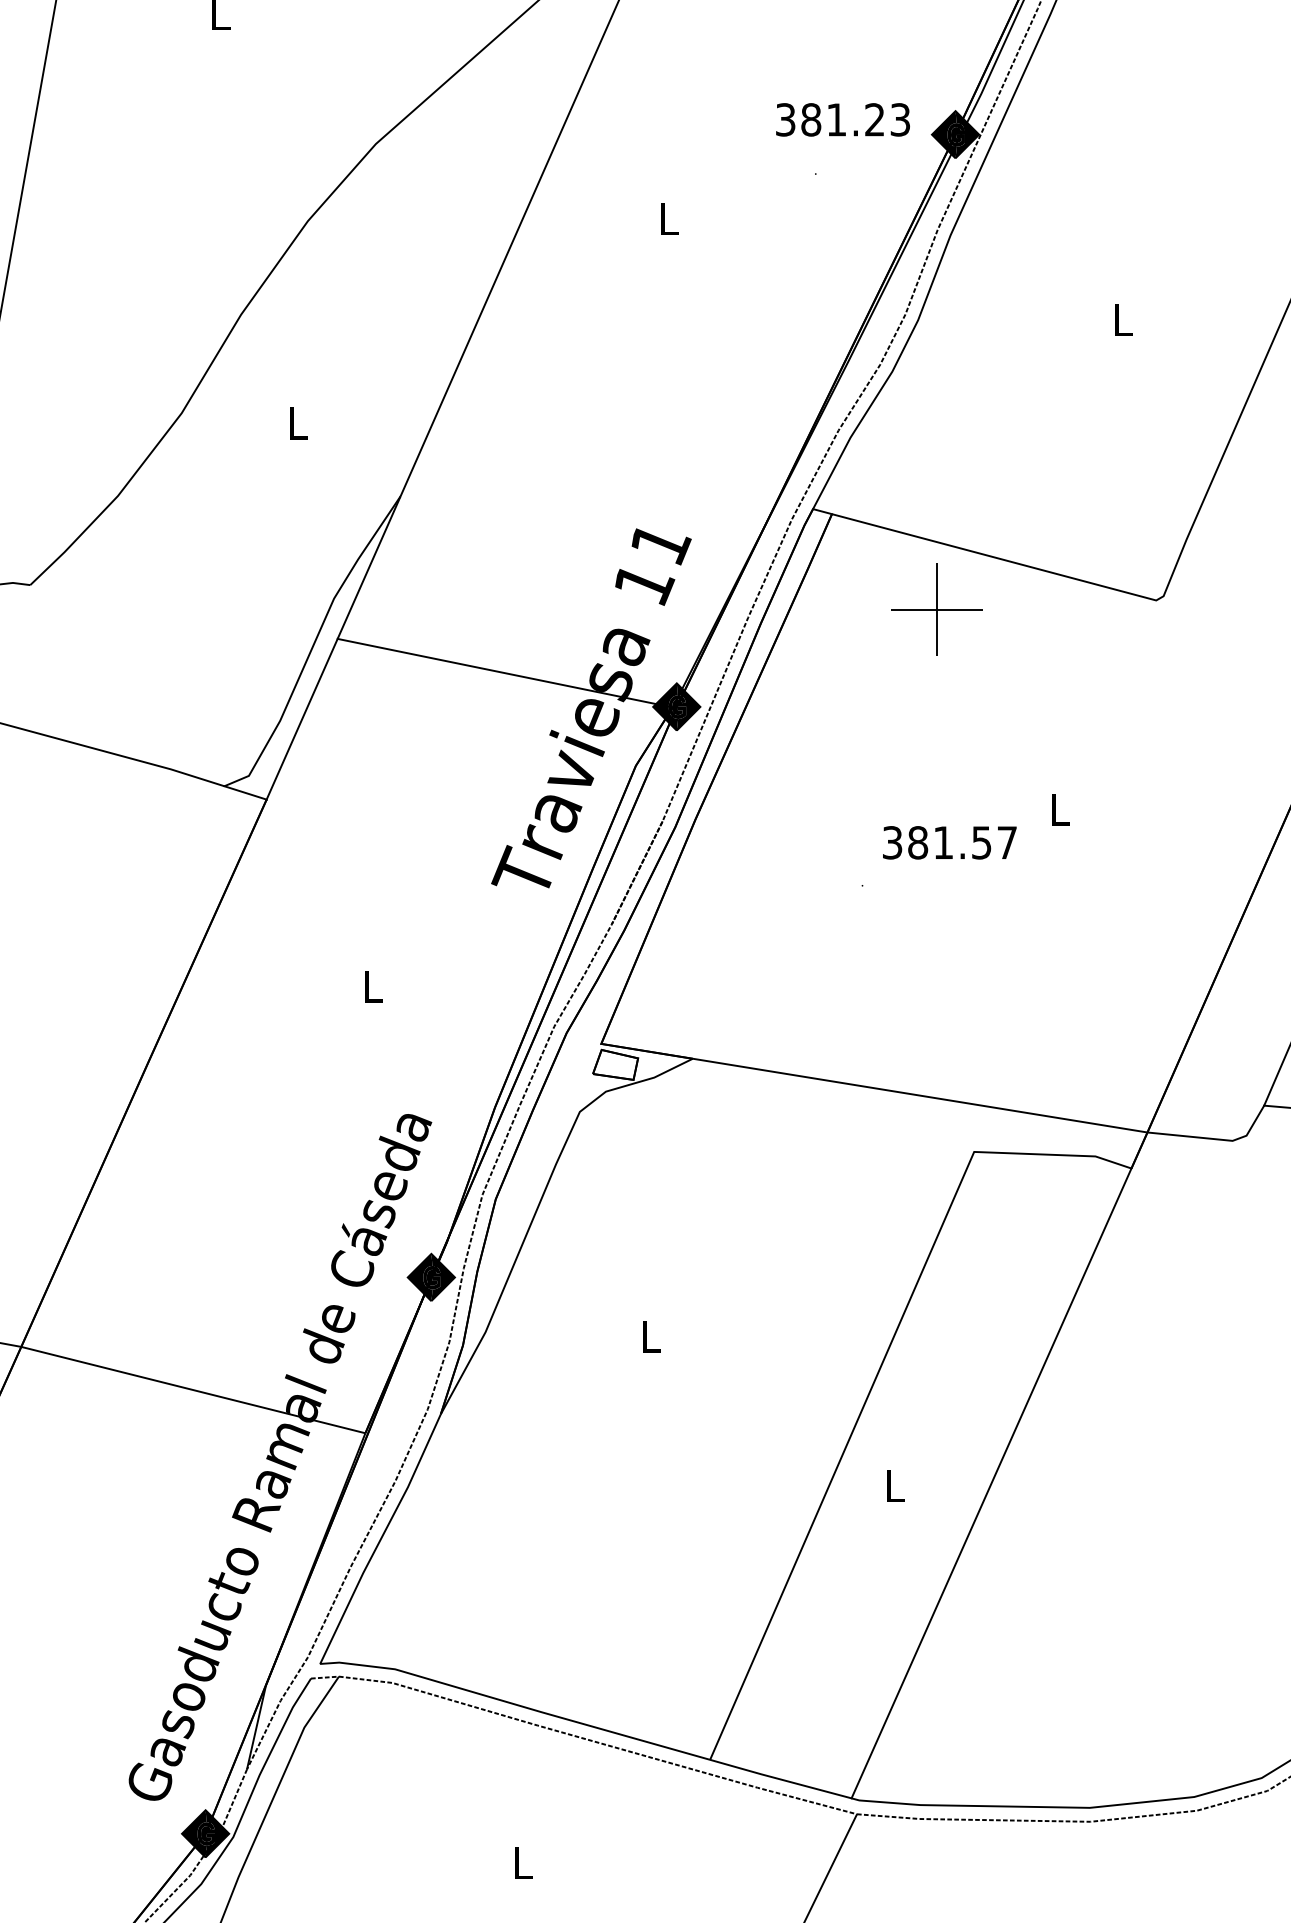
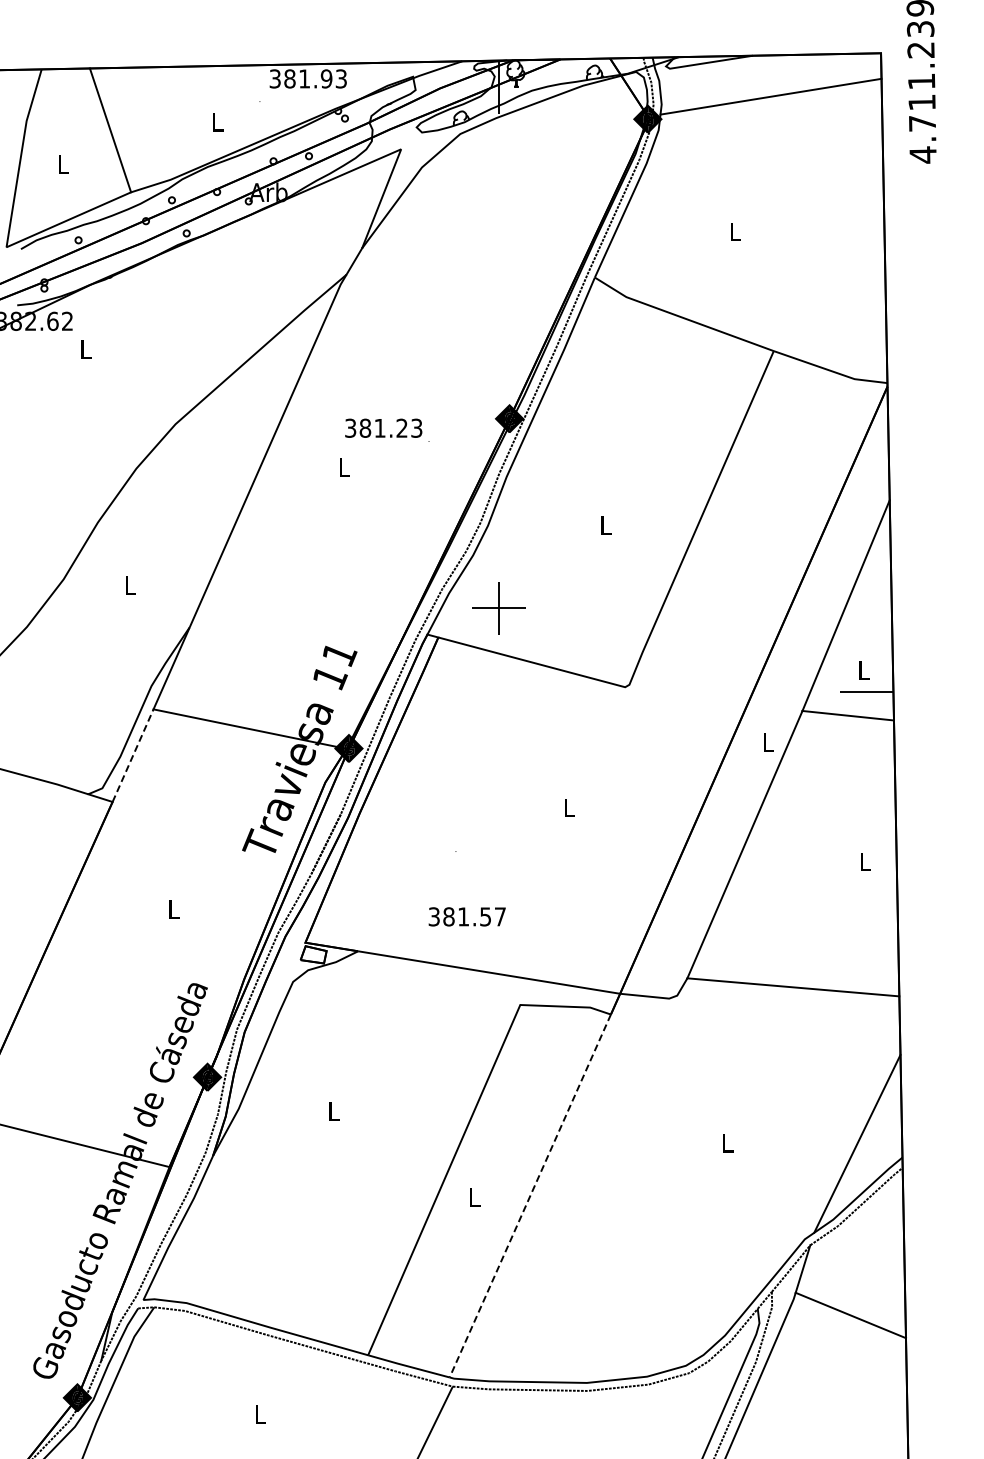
text: (842, 118) -> (383, 427), moved
part: (936, 609) -> (498, 608), moved
line: (302, 718) -> (133, 755), solid -> dashed
text: (948, 842) -> (466, 916), moved
line: (991, 1484) -> (530, 1196), solid -> dashed

